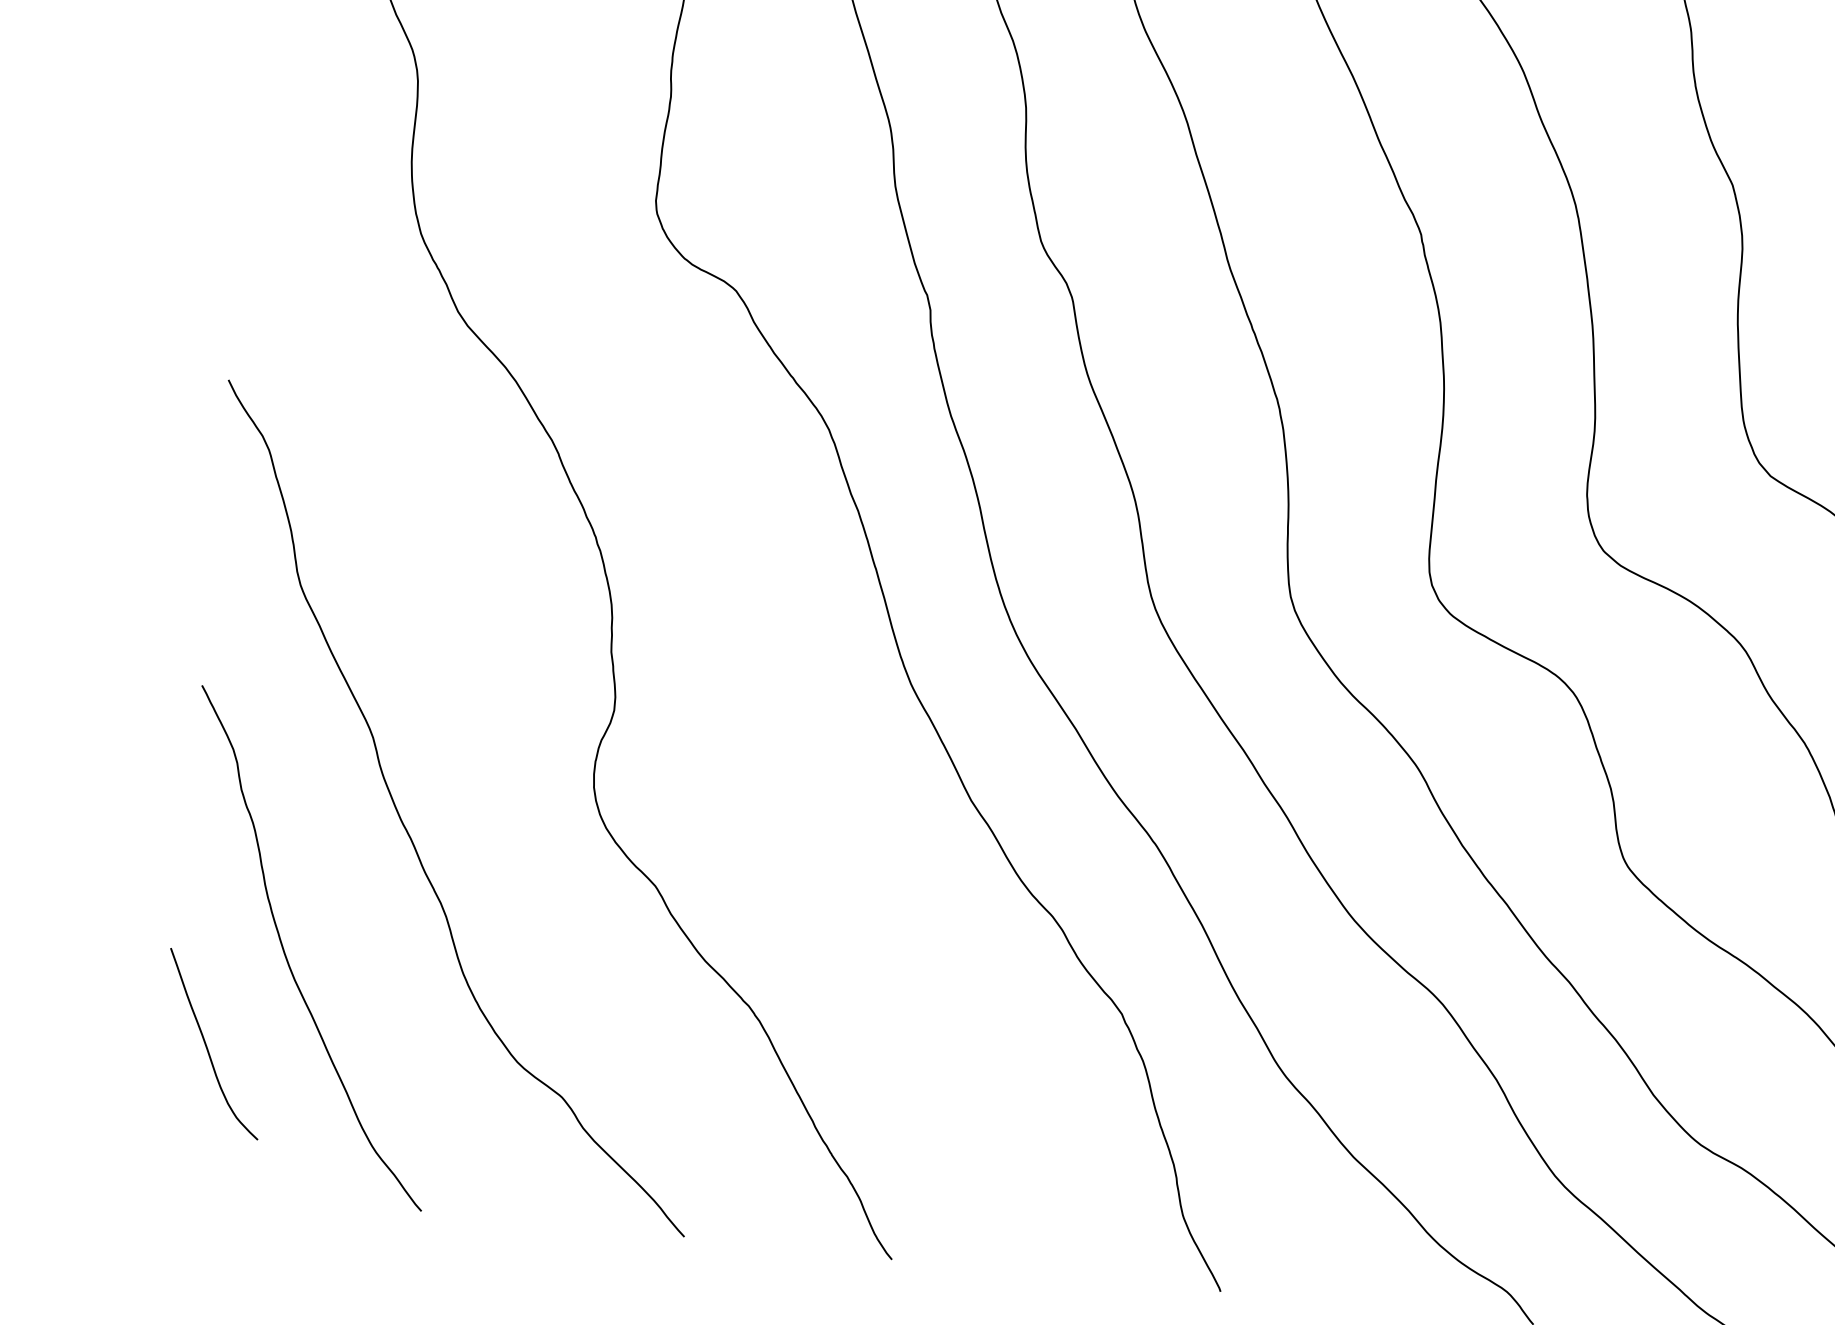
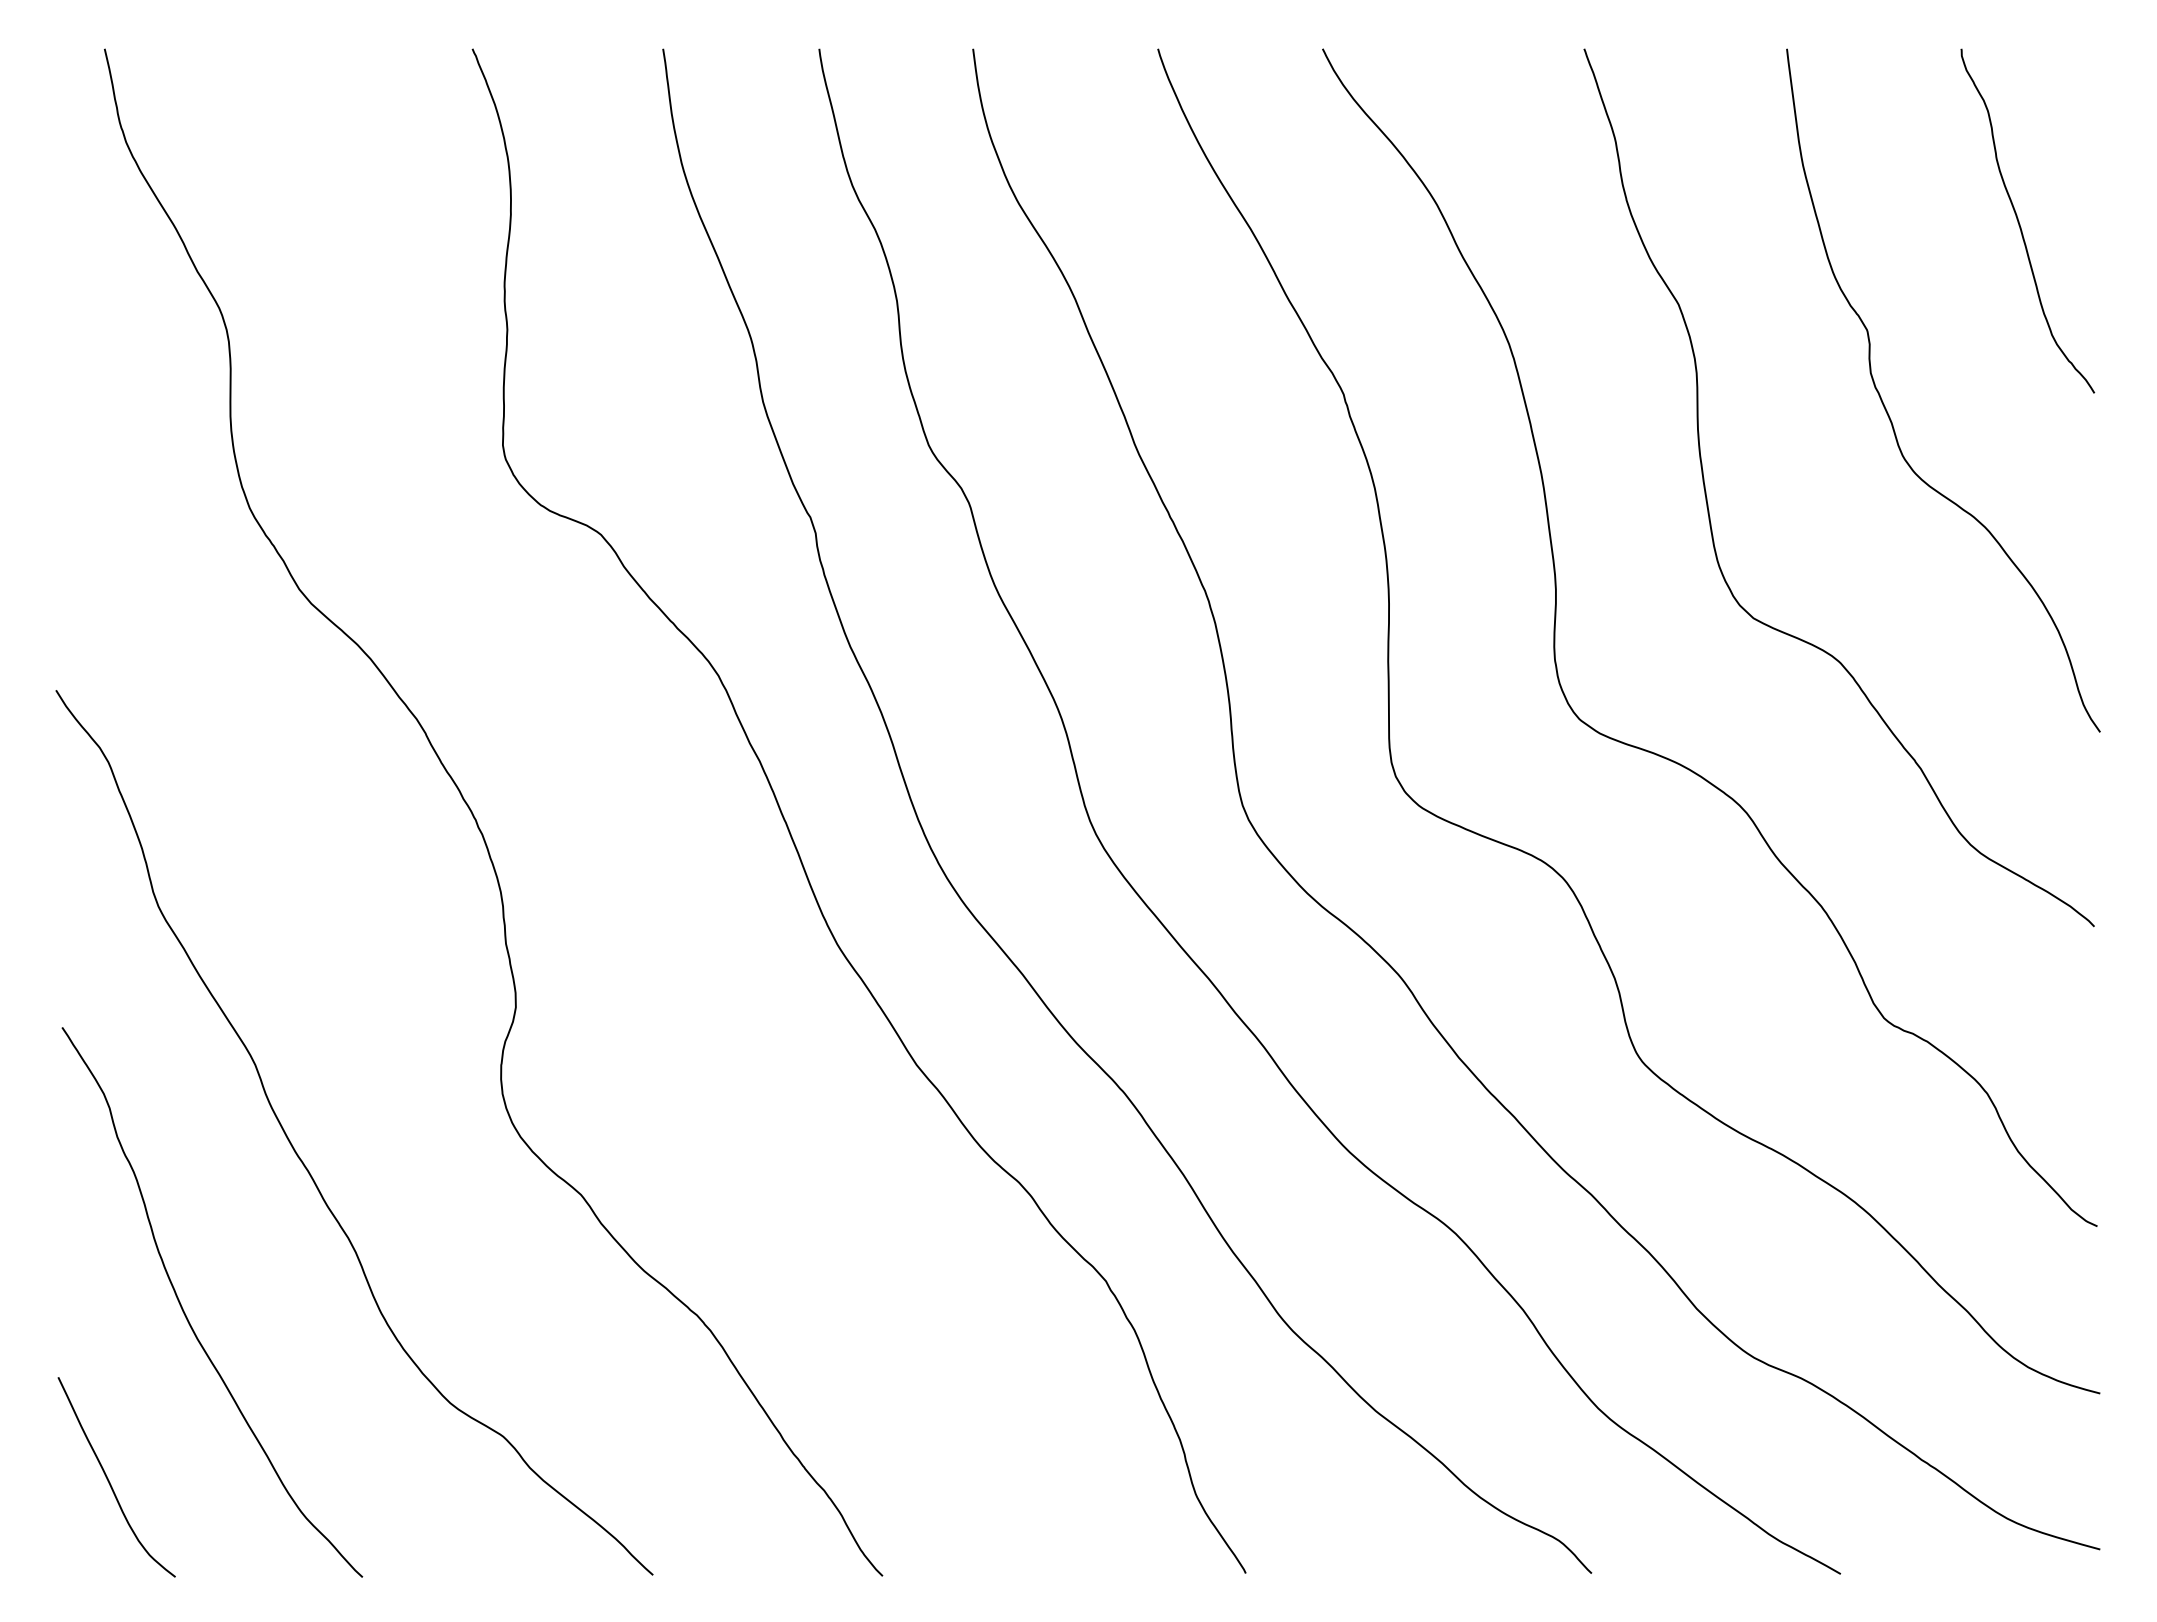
curve: (207, 1046) -> (109, 1480), moved

